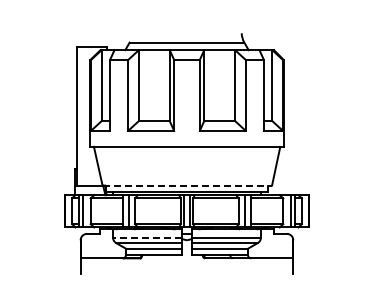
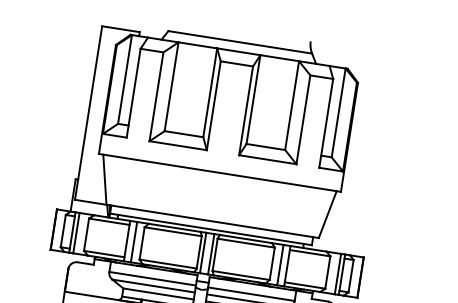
line: (187, 185) -> (212, 221), dashed -> solid
line: (147, 237) -> (152, 278), dashed -> solid

